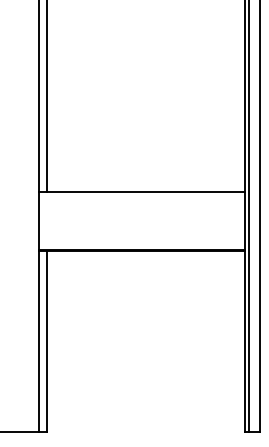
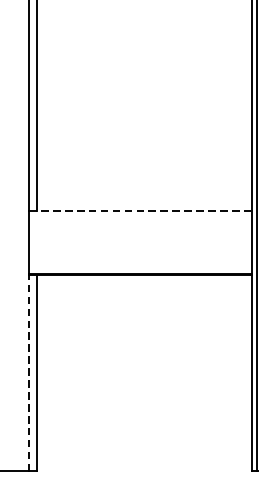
line: (141, 192) -> (140, 211), solid -> dashed
line: (39, 341) -> (29, 373), solid -> dashed

